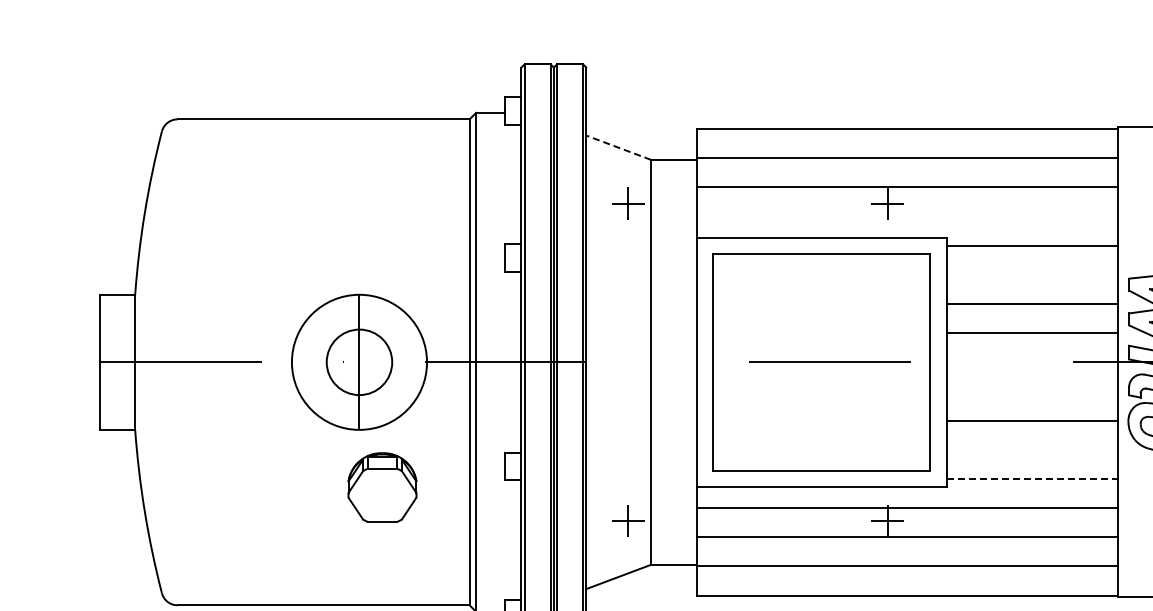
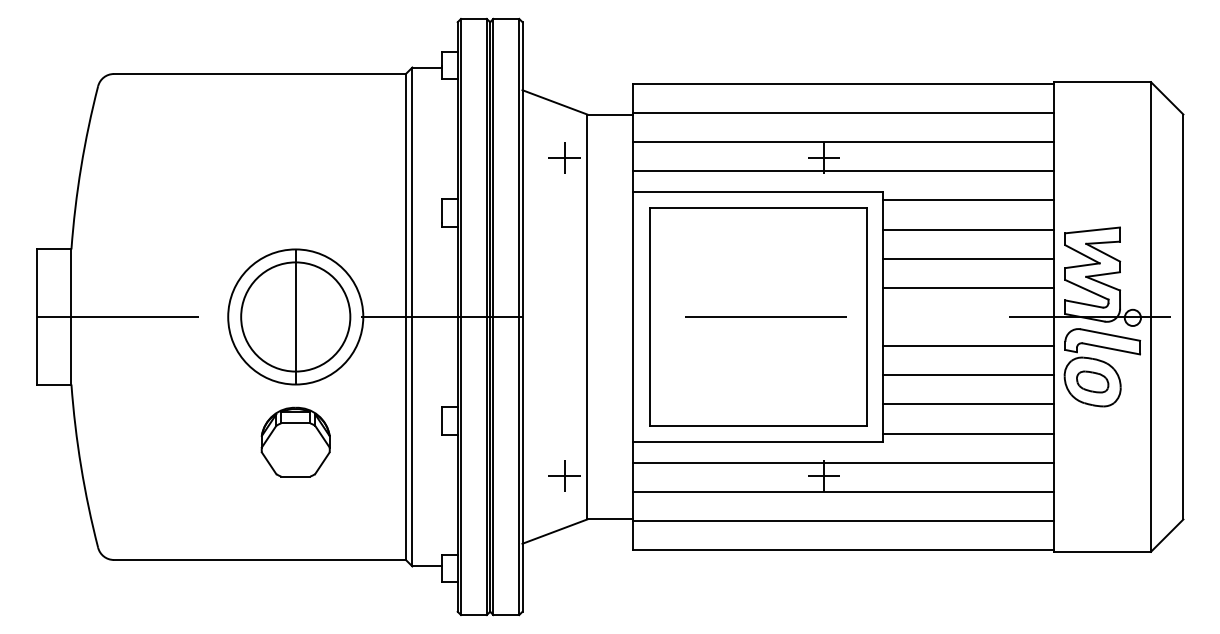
line: (618, 147) -> (554, 102), dashed -> solid
line: (907, 216) -> (843, 171), added
line: (1032, 274) -> (968, 229), added
circle: (359, 361) -> (295, 316), size x1.67
line: (1032, 391) -> (968, 346), added
line: (1032, 449) -> (968, 404), added
line: (1032, 478) -> (968, 433), dashed -> solid
part: (382, 486) -> (295, 441), moved

